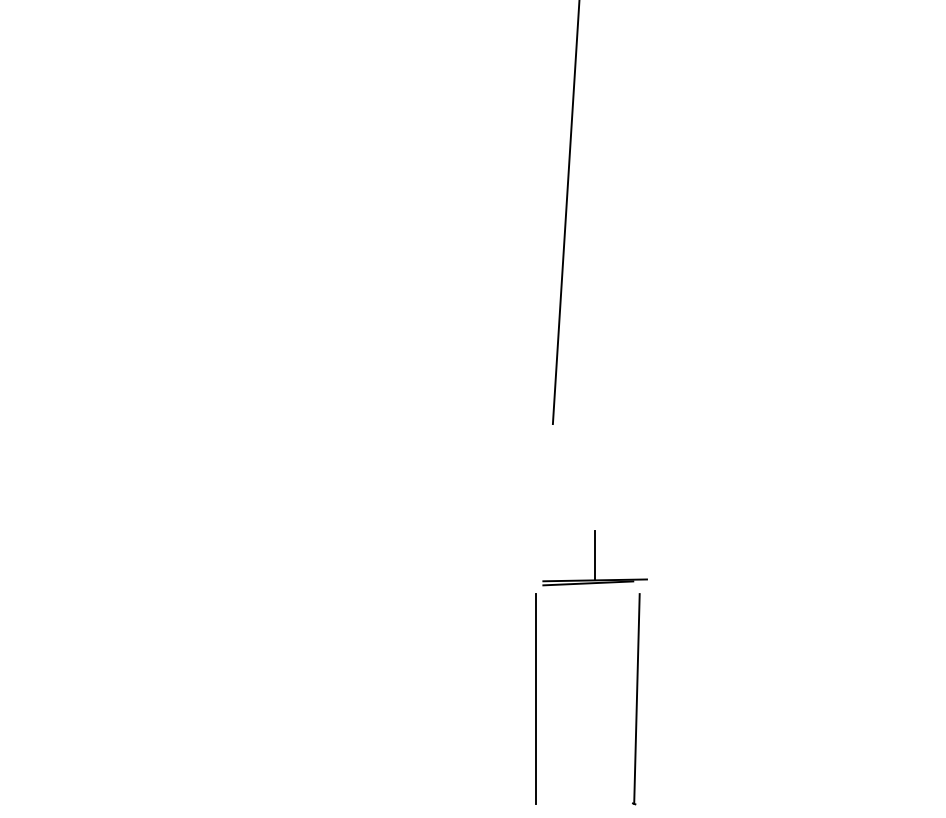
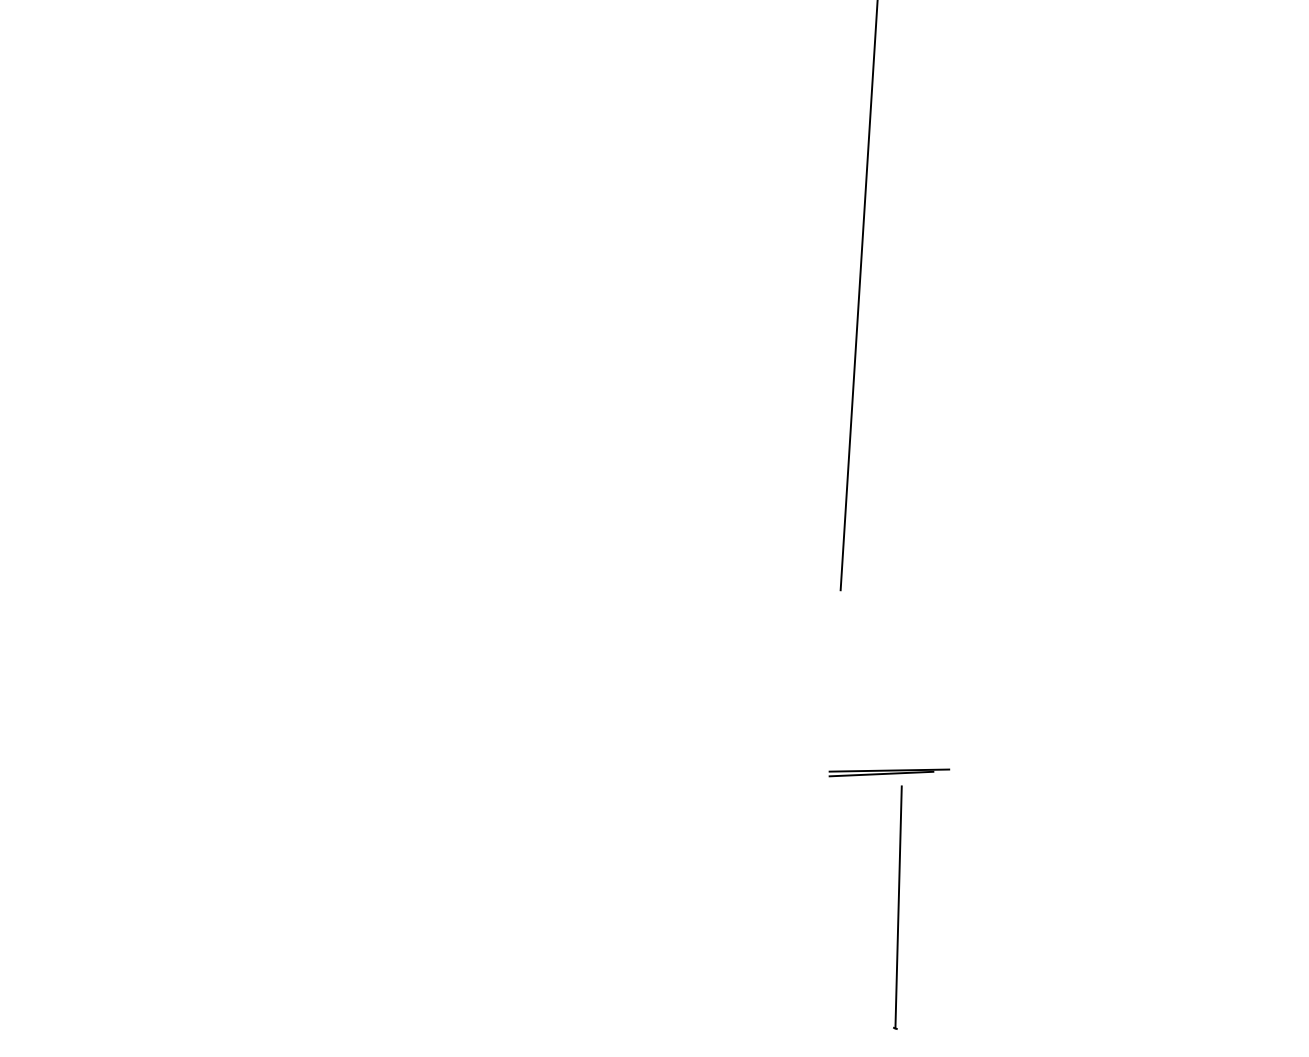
line: (595, 556) -> (889, 742), removed
line: (535, 699) -> (820, 907), removed
part: (635, 699) -> (897, 907), moved

